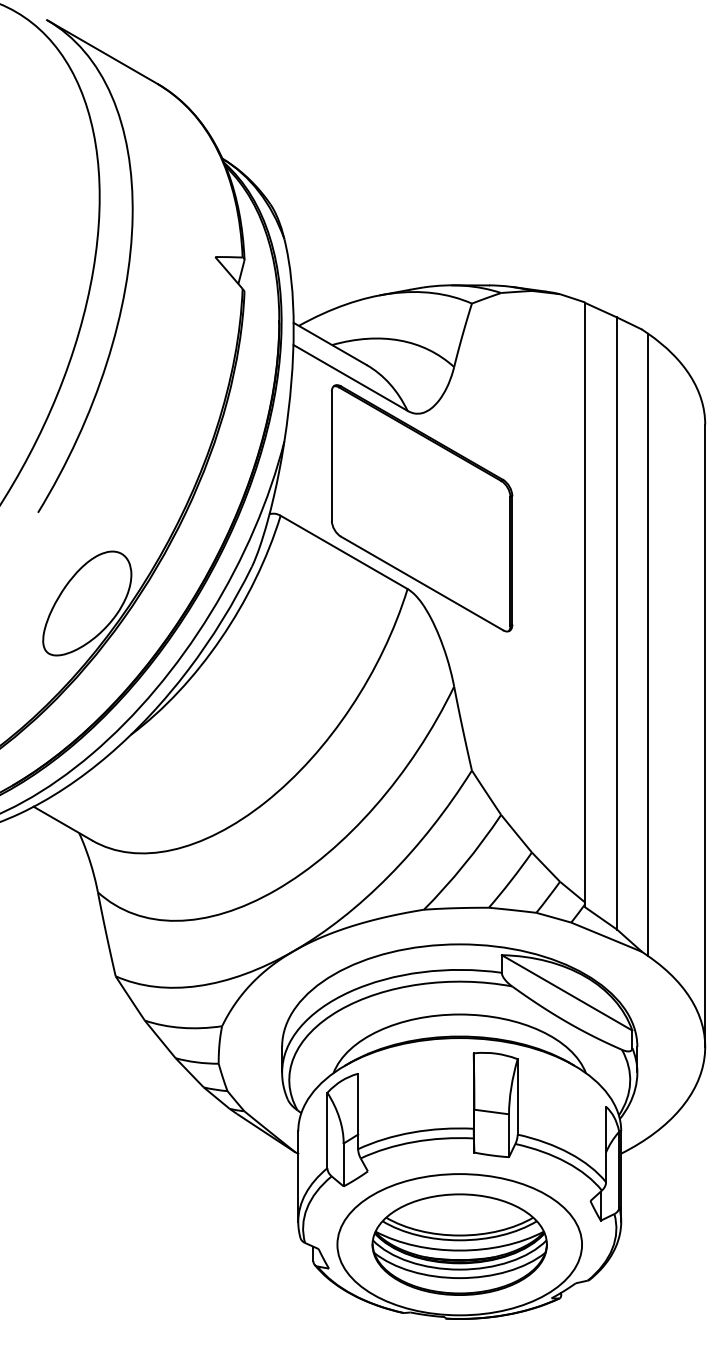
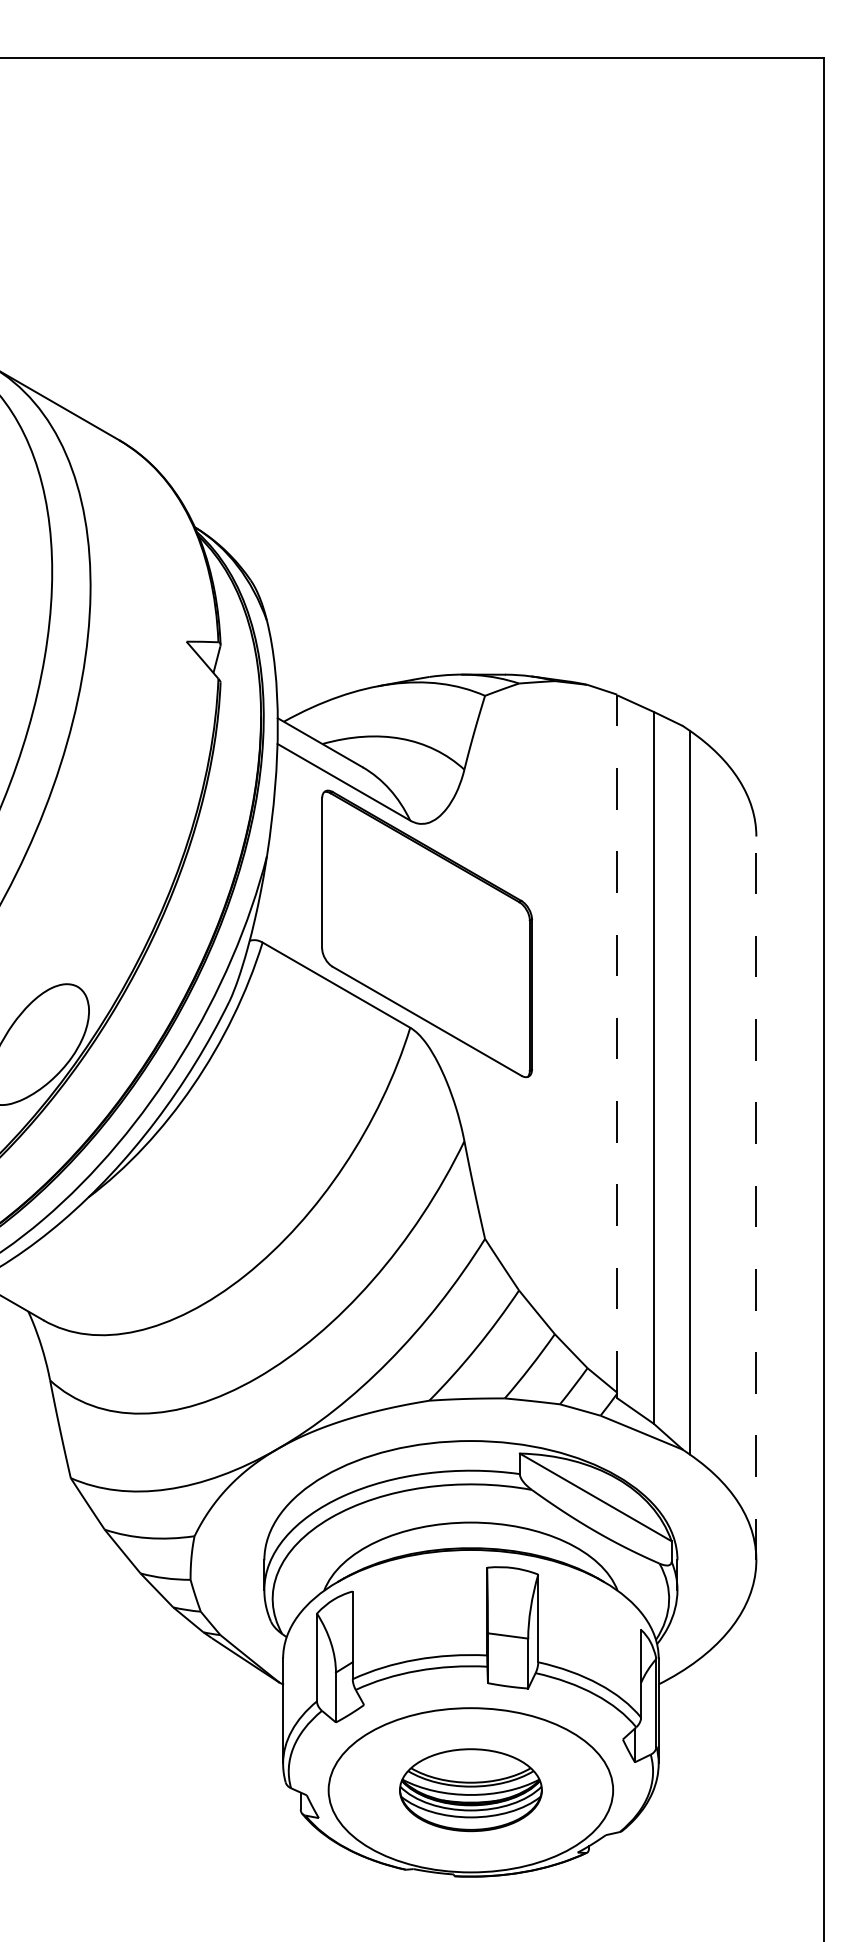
line: (584, 602) -> (616, 1043), solid -> dashed
line: (705, 735) -> (756, 1198), solid -> dashed
part: (459, 1244) -> (470, 1789), size x0.7

